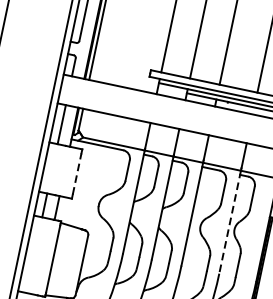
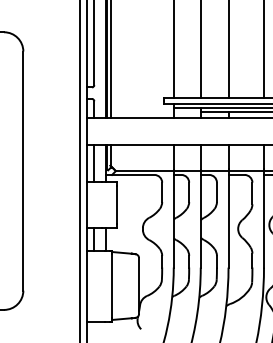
line: (77, 173) -> (117, 204), dashed -> solid
line: (230, 222) -> (264, 219), dashed -> solid

